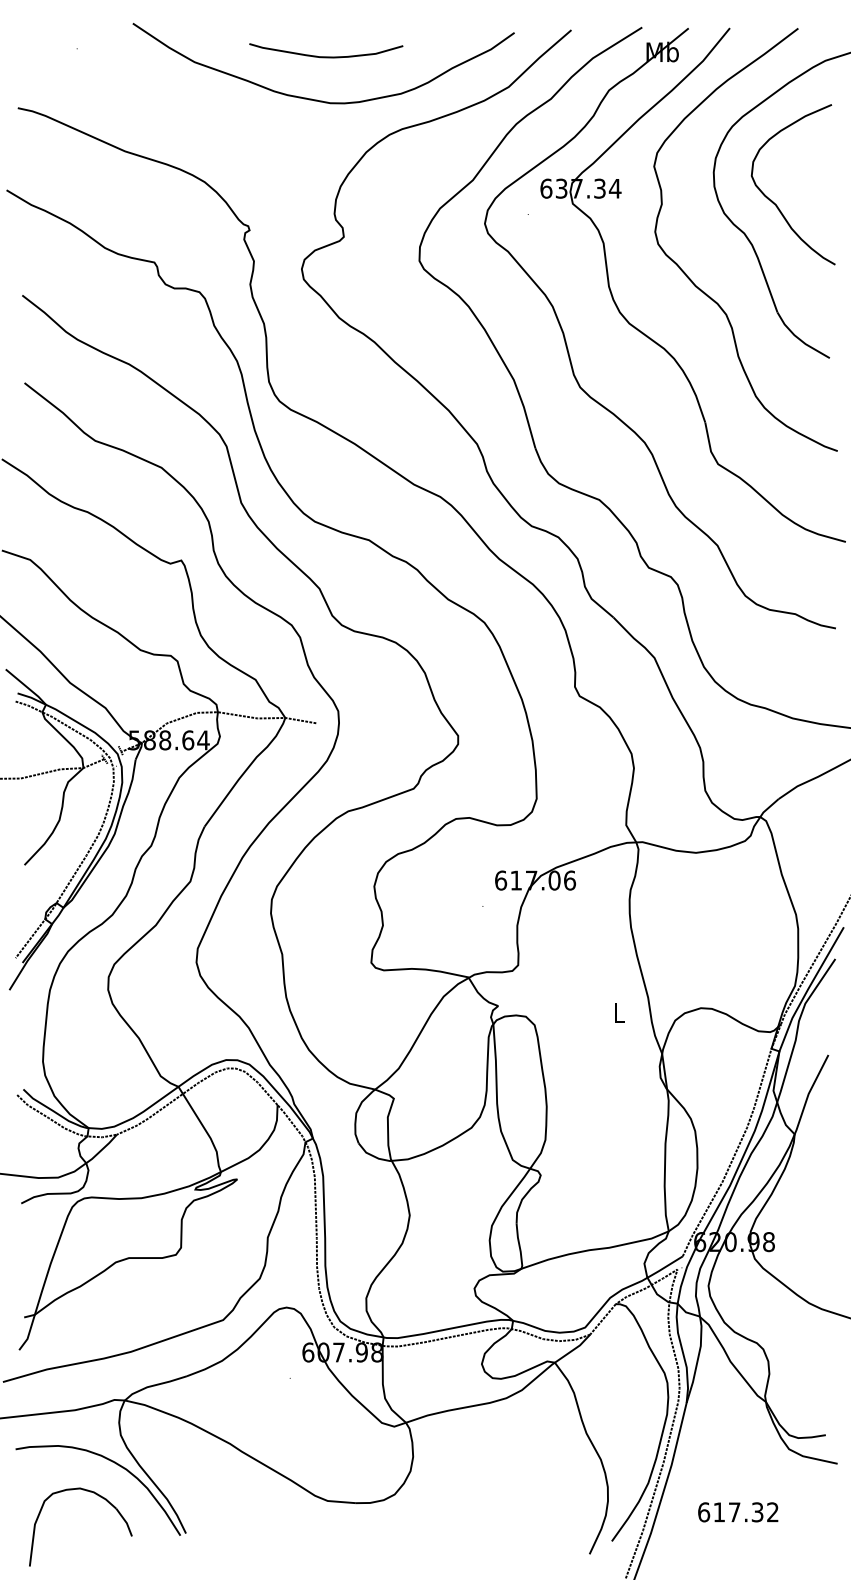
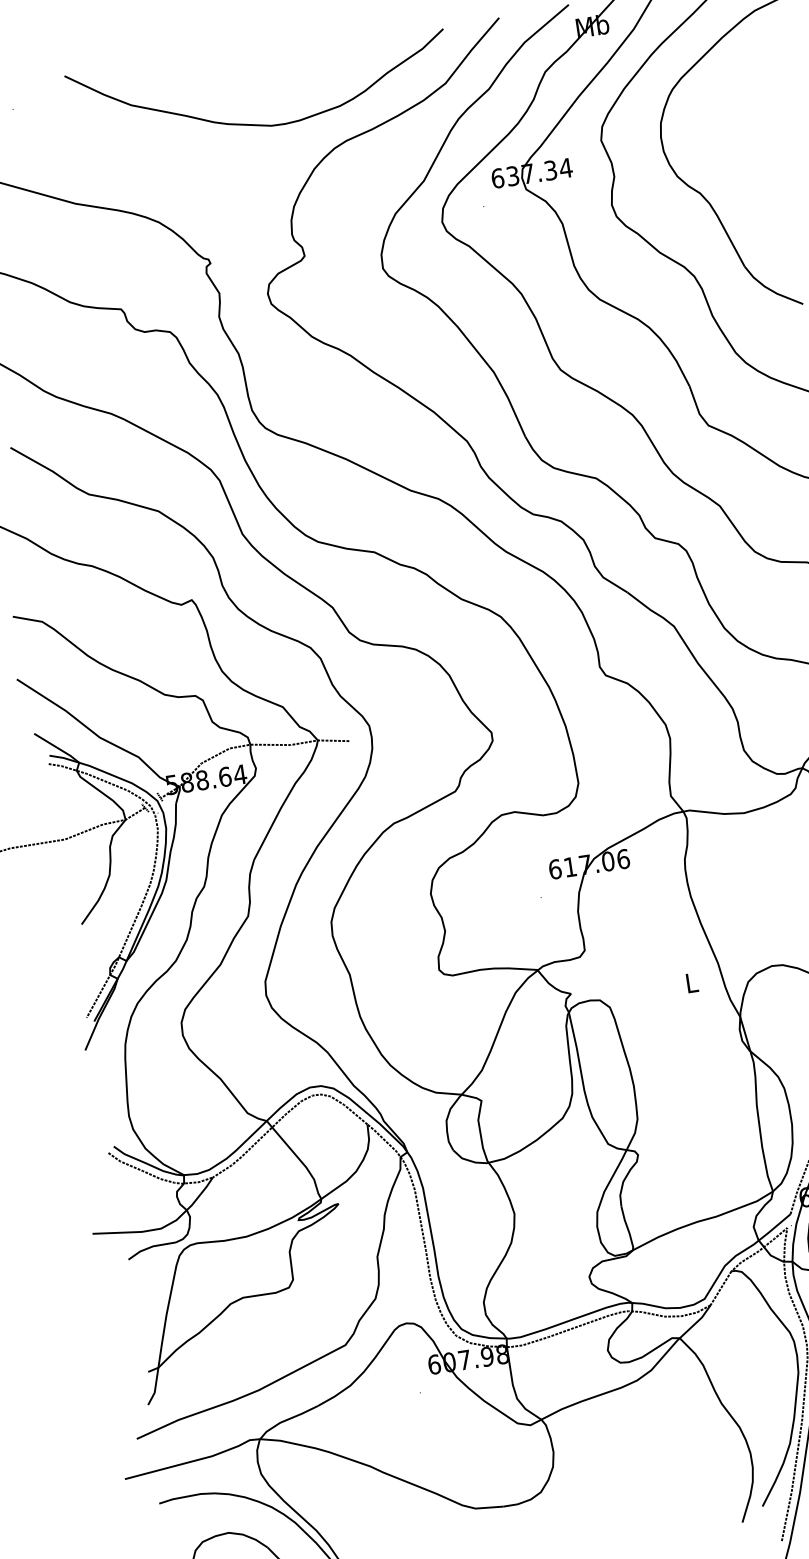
curve: (326, 56) -> (260, 80), removed
curve: (774, 202) -> (725, 158), removed

